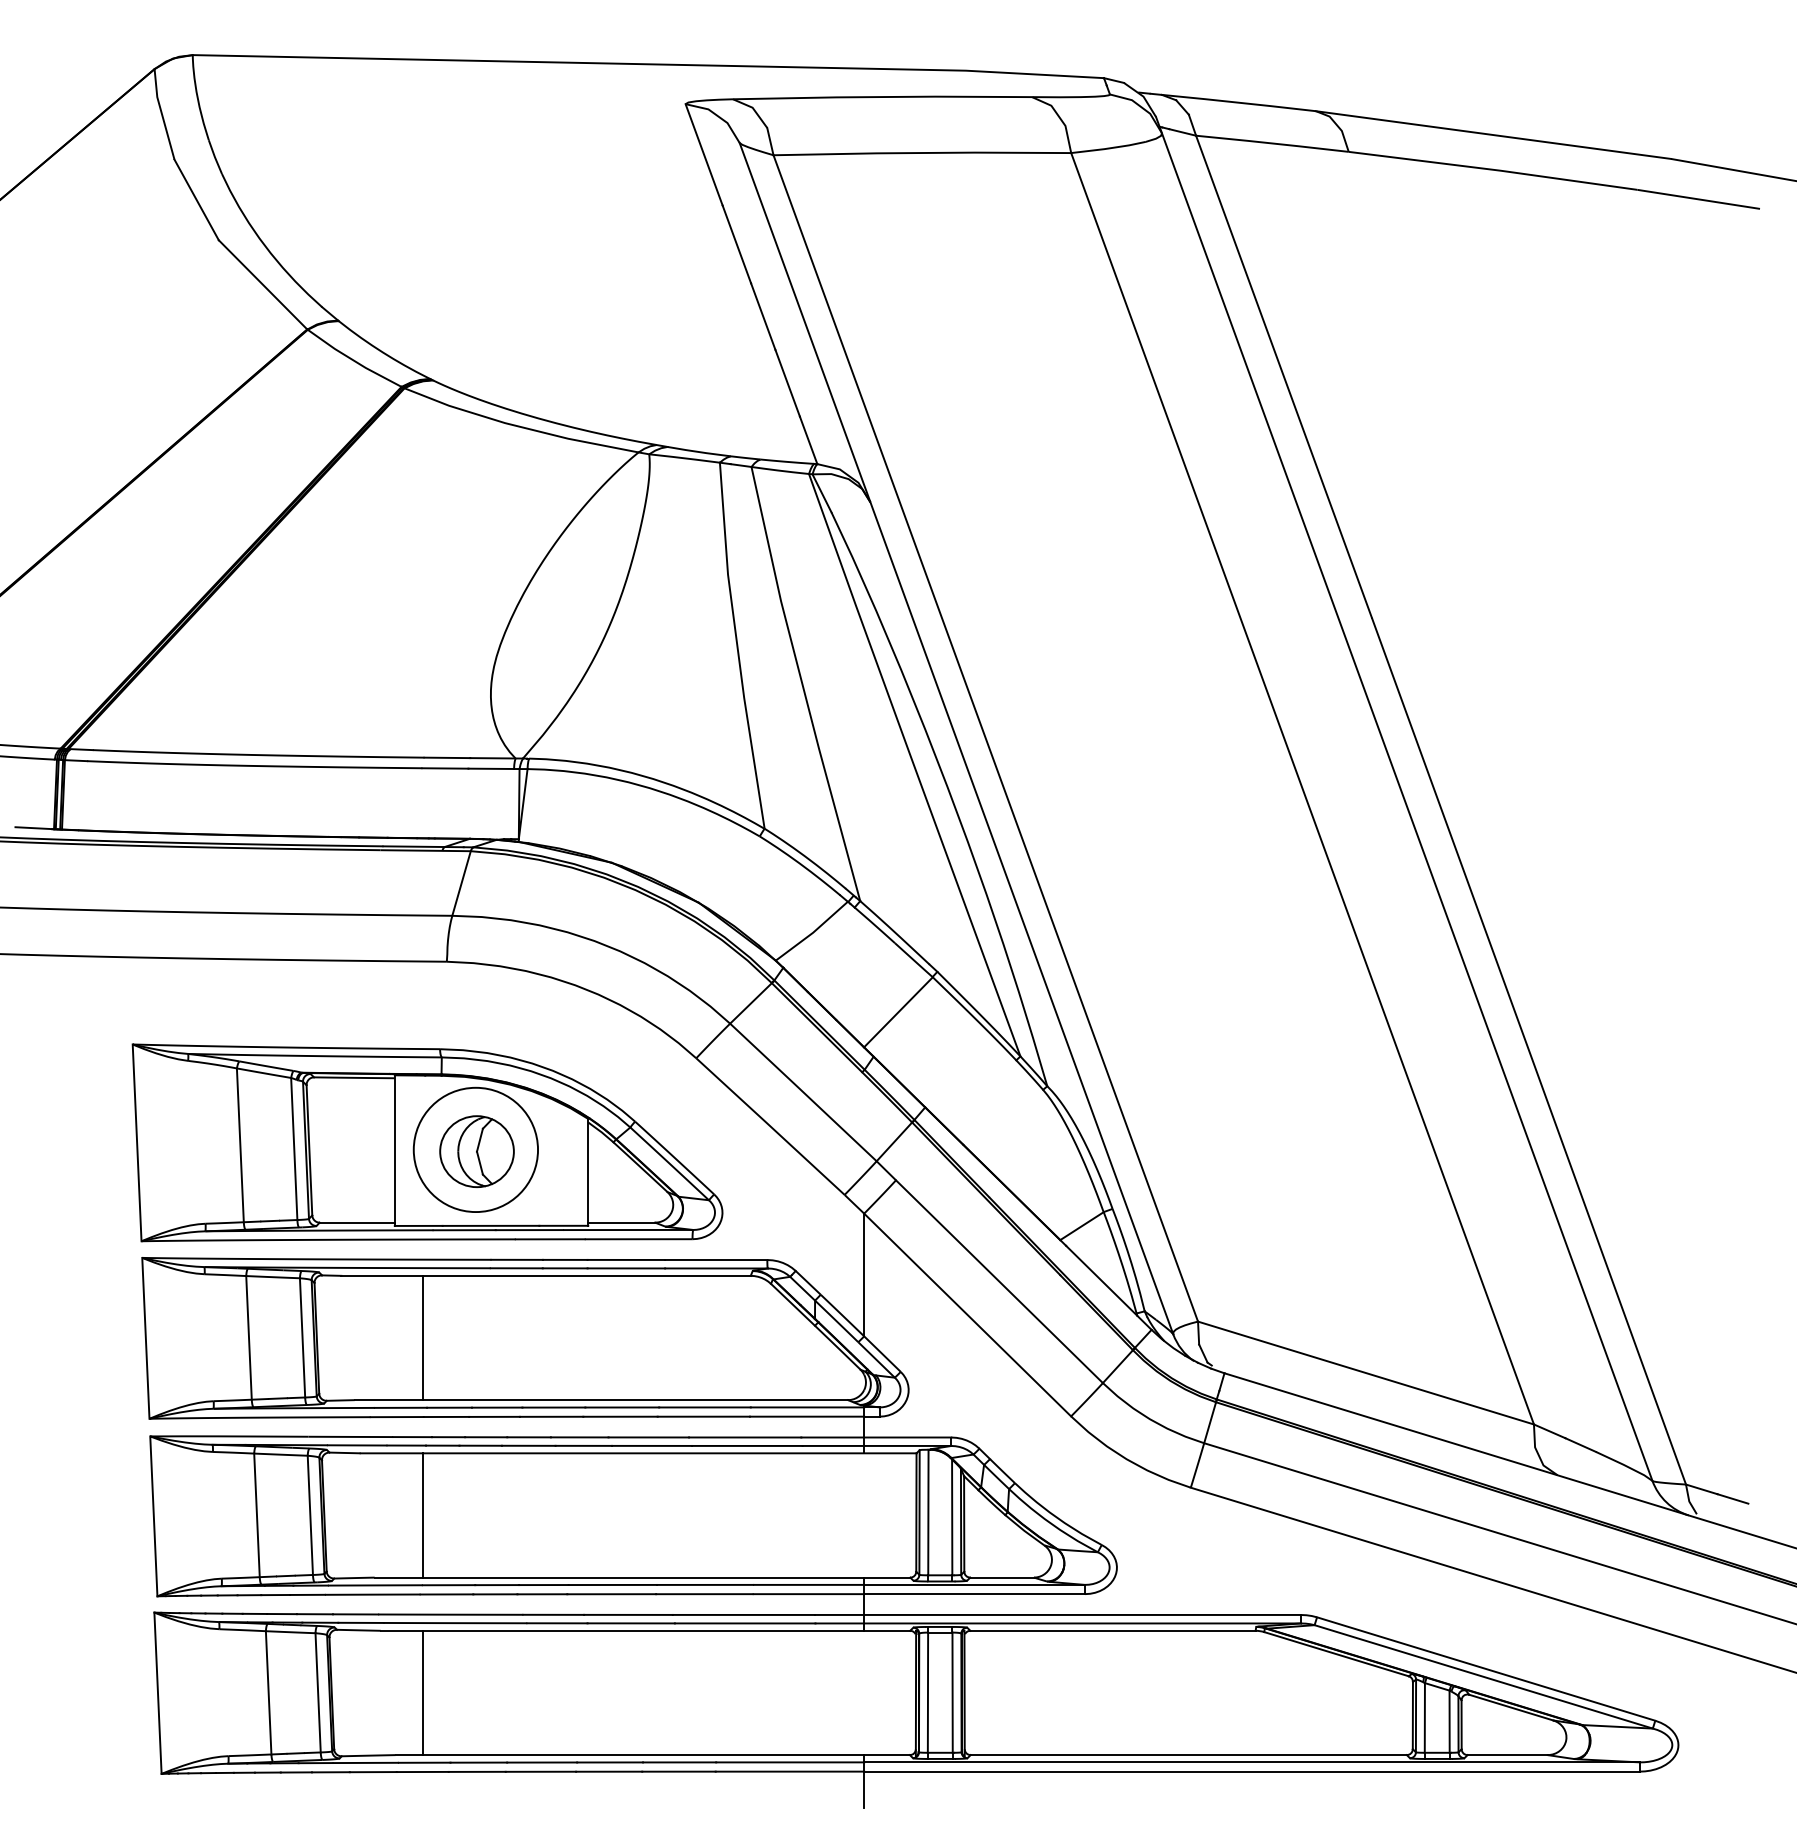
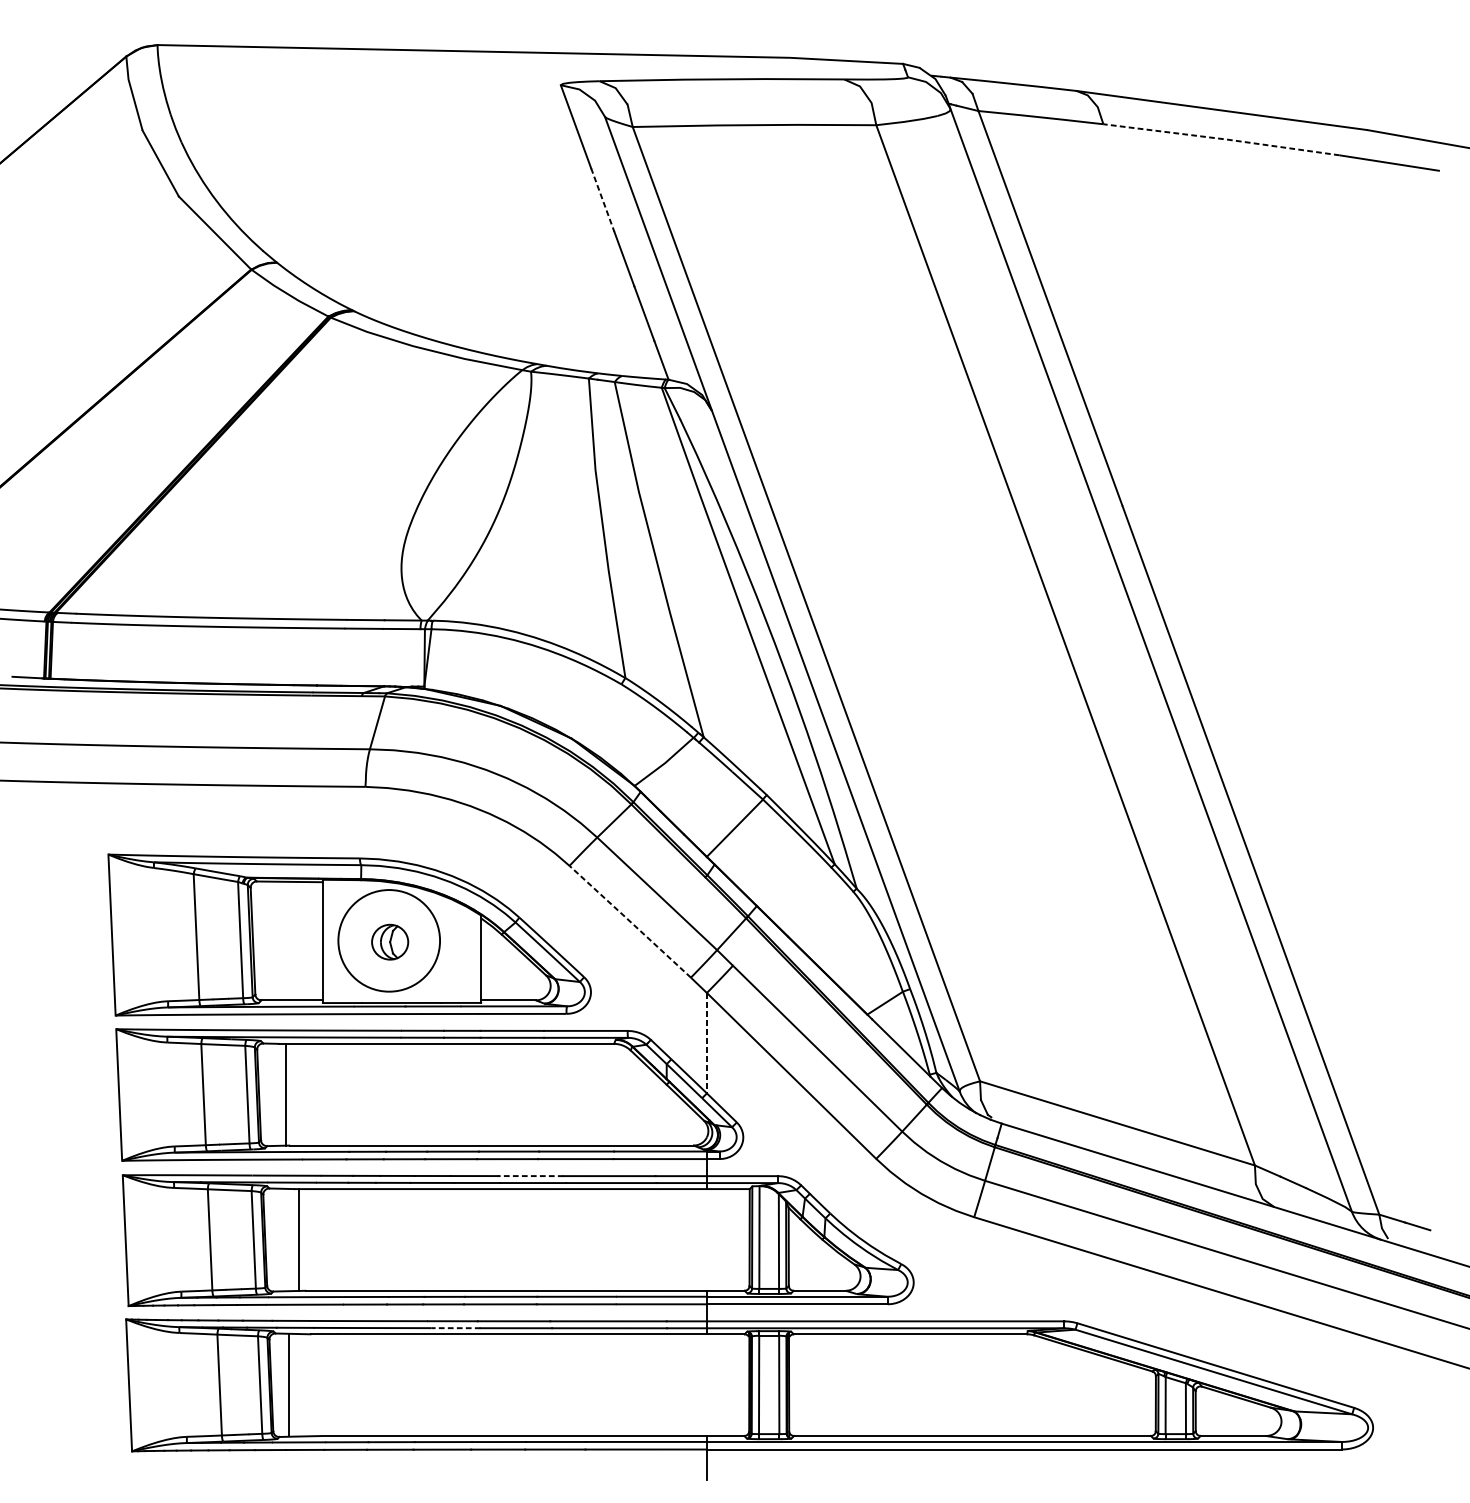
line: (1493, 169) -> (1221, 138), solid -> dashed
line: (737, 244) -> (603, 200), solid -> dashed
line: (770, 1126) -> (630, 921), solid -> dashed
part: (476, 1151) -> (389, 942), size x0.6
line: (864, 1275) -> (707, 1043), solid -> dashed
line: (422, 1337) -> (285, 1094), moved
line: (648, 1437) -> (530, 1176), solid -> dashed
line: (422, 1515) -> (298, 1239), moved
line: (556, 1623) -> (455, 1328), solid -> dashed
line: (422, 1692) -> (289, 1384), moved

